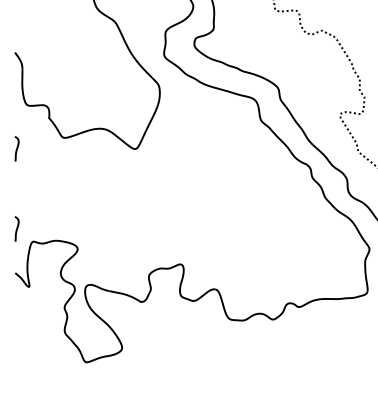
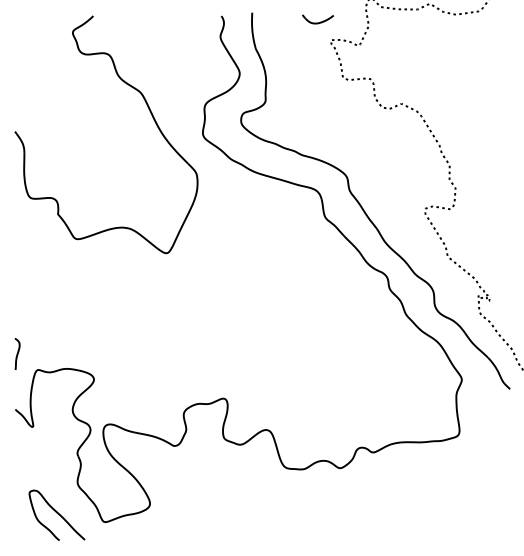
curve: (16, 148) -> (17, 252), removed
part: (47, 356) -> (56, 514), added

